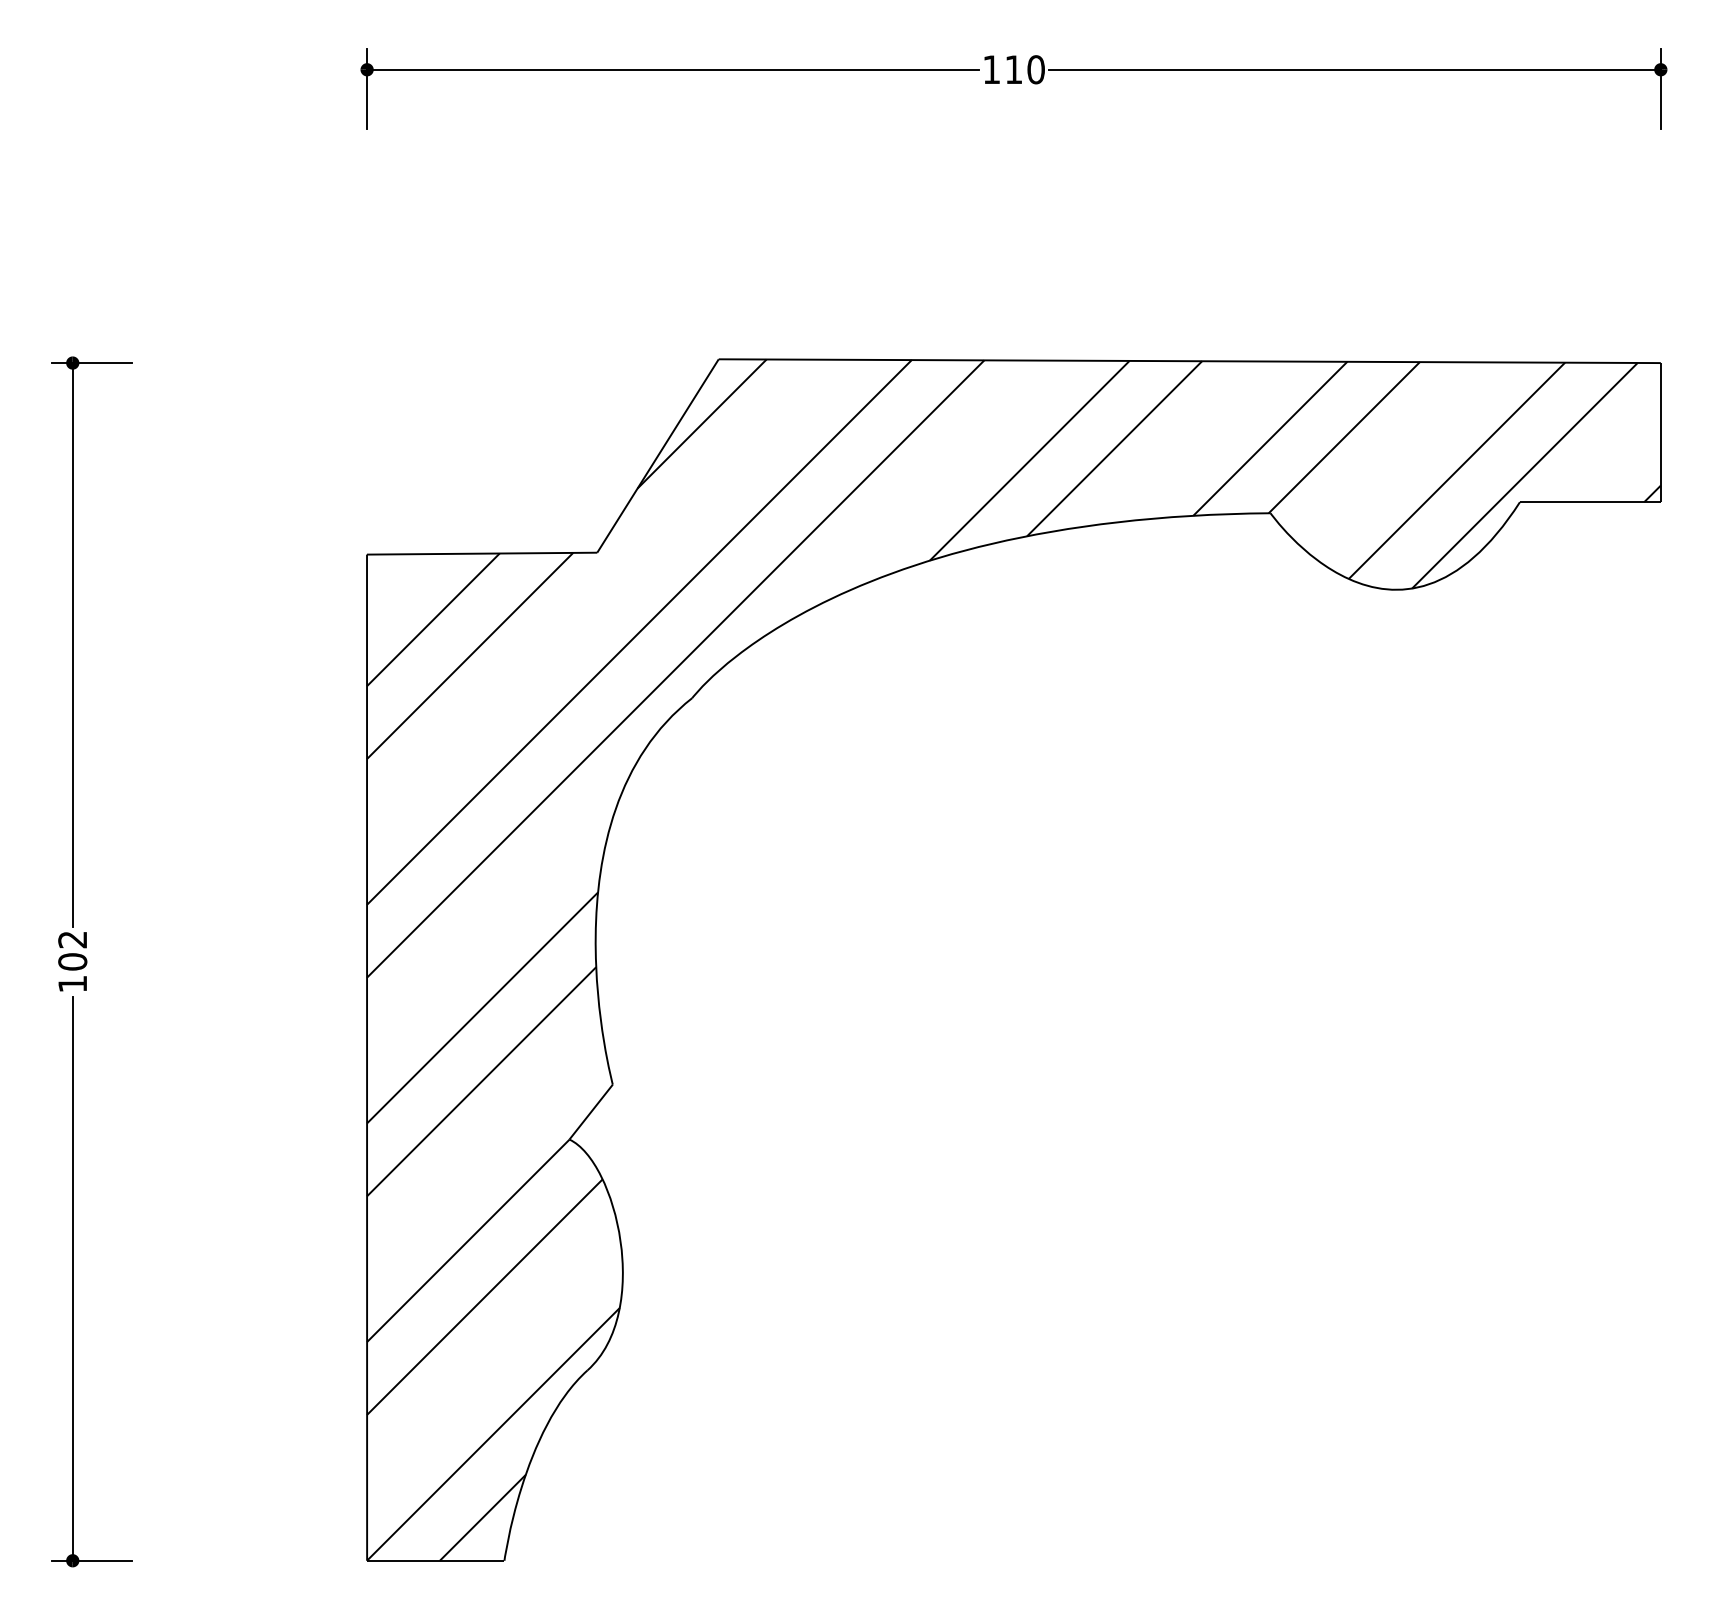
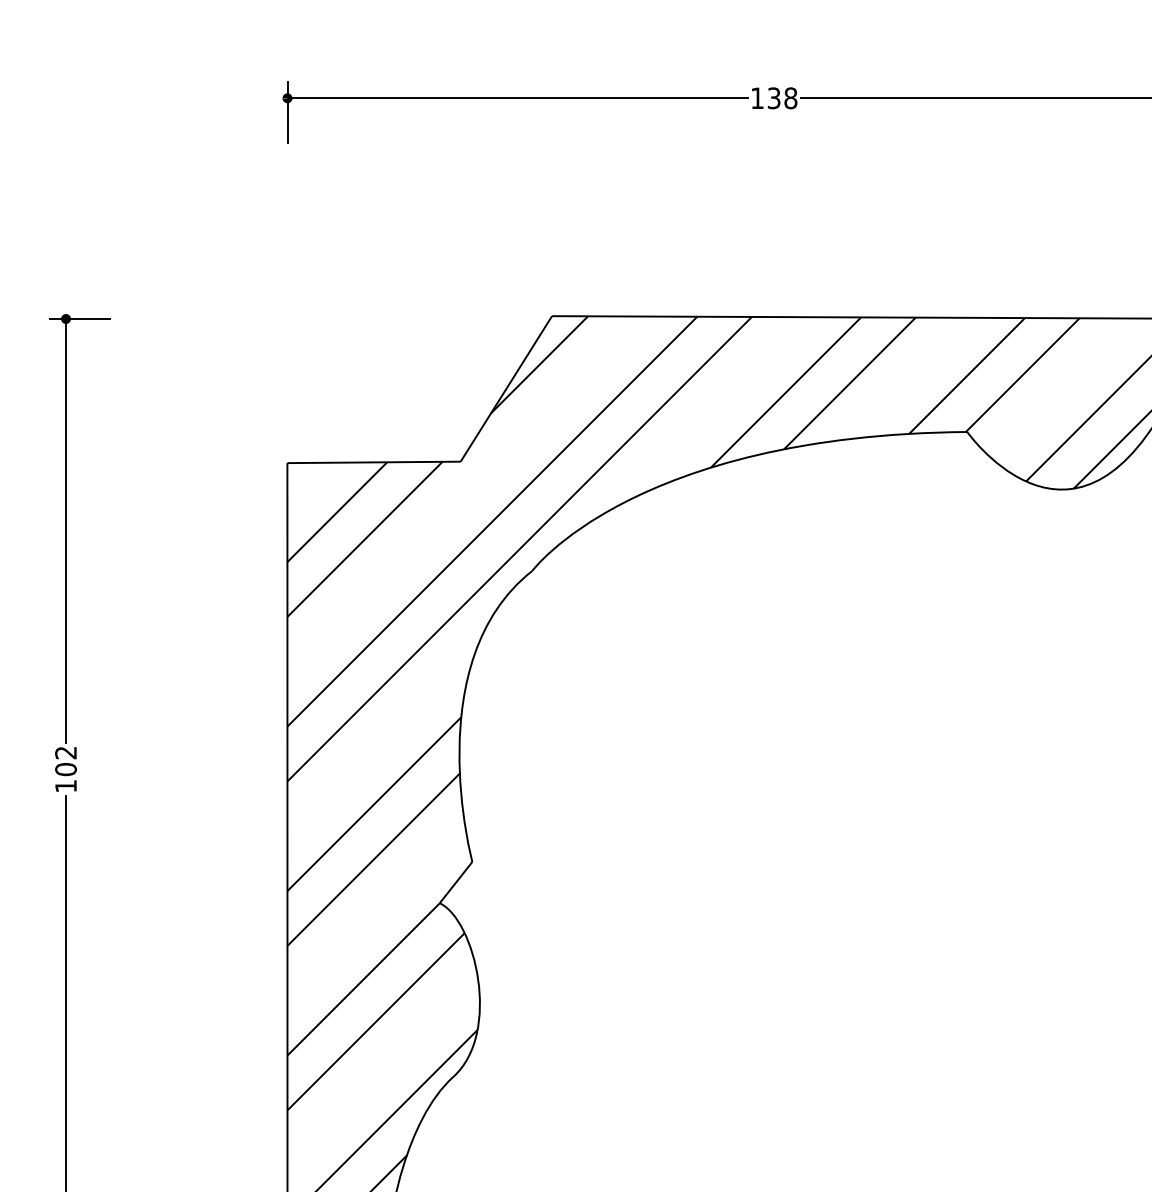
text: (1024, 69) -> (782, 98), 110 -> 138

